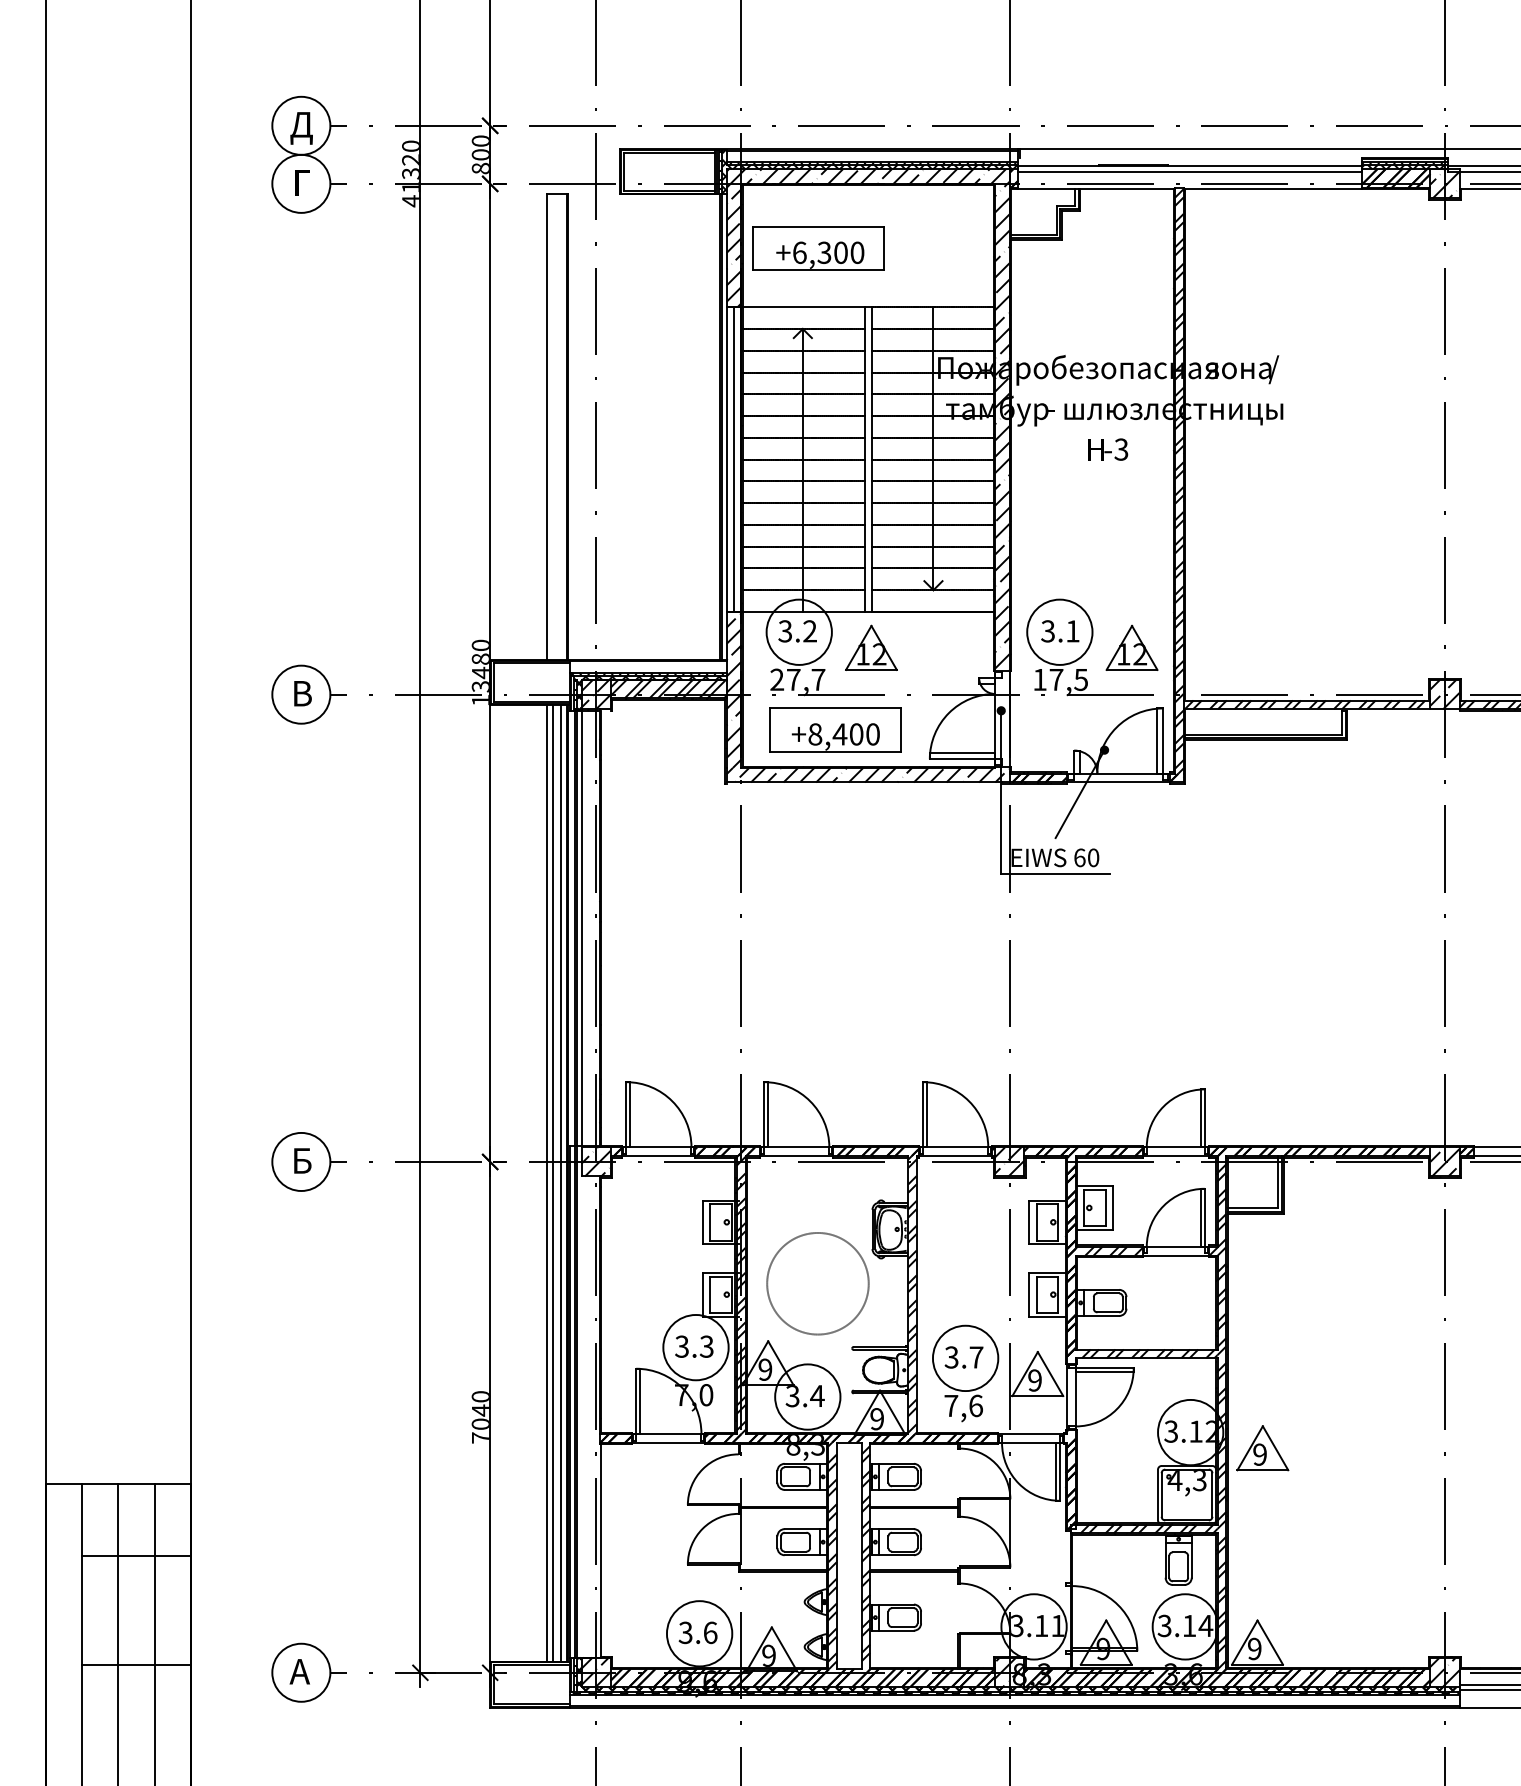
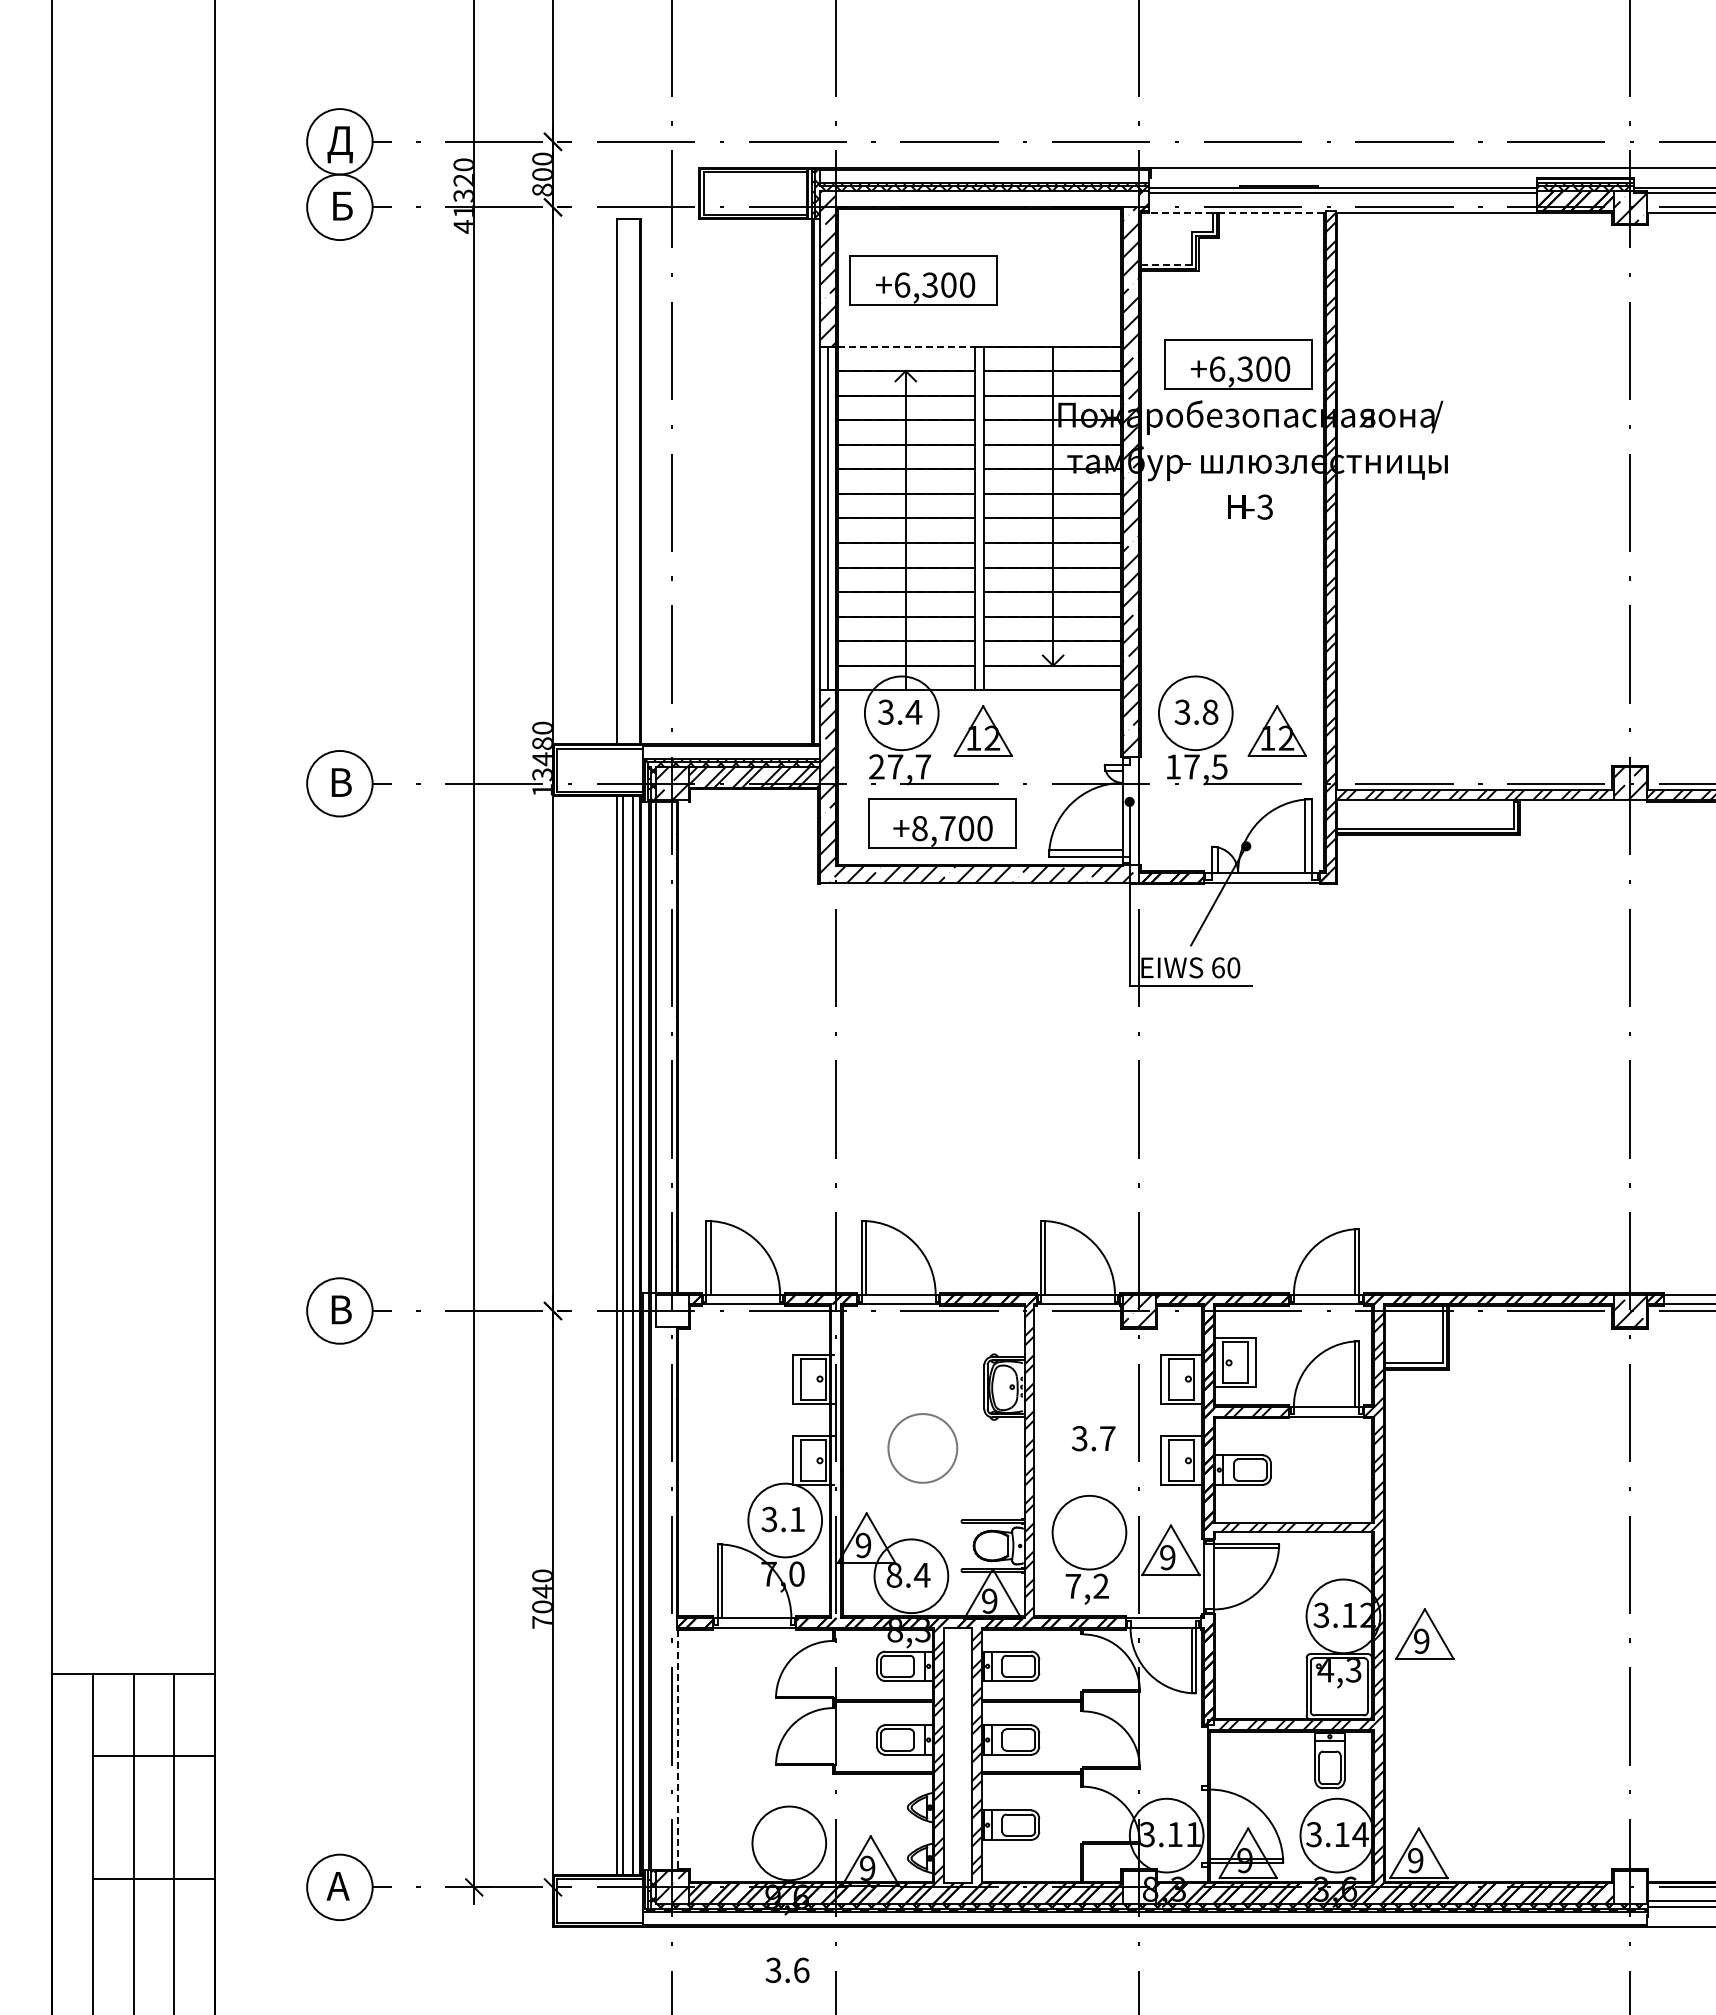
hatch: (875, 176) -> (987, 198), removed
text: (303, 182) -> (342, 205), Г -> Б
line: (1046, 189) -> (1180, 213), solid -> dashed
line: (1126, 189) -> (1271, 213), solid -> dashed
line: (1033, 234) -> (1166, 264), solid -> dashed
line: (803, 307) -> (906, 346), solid -> dashed
part: (1097, 323) -> (1238, 364), added
text: (809, 630) -> (913, 711), 3.2 -> 3.4
text: (1072, 630) -> (1210, 711), 3.1 -> 3.8
text: (839, 734) -> (947, 828), +8,400 -> +8,700
text: (304, 1159) -> (343, 1308), Б -> В
hatch: (596, 1161) -> (672, 1310), removed
circle: (817, 1283) -> (922, 1448), size x0.6
hatch: (741, 1295) -> (836, 1461), removed
text: (705, 1346) -> (796, 1519), 3.3 -> 3.1
text: (963, 1357) -> (1093, 1438), moved
text: (792, 1396) -> (894, 1575), 3.4 -> 8.4
text: (976, 1405) -> (1101, 1585), 7,6 -> 7,2
line: (601, 1550) -> (678, 1749), solid -> dashed
text: (698, 1632) -> (787, 1969), moved
hatch: (1009, 1672) -> (1138, 1887), removed
hatch: (1445, 1672) -> (1630, 1887), removed

